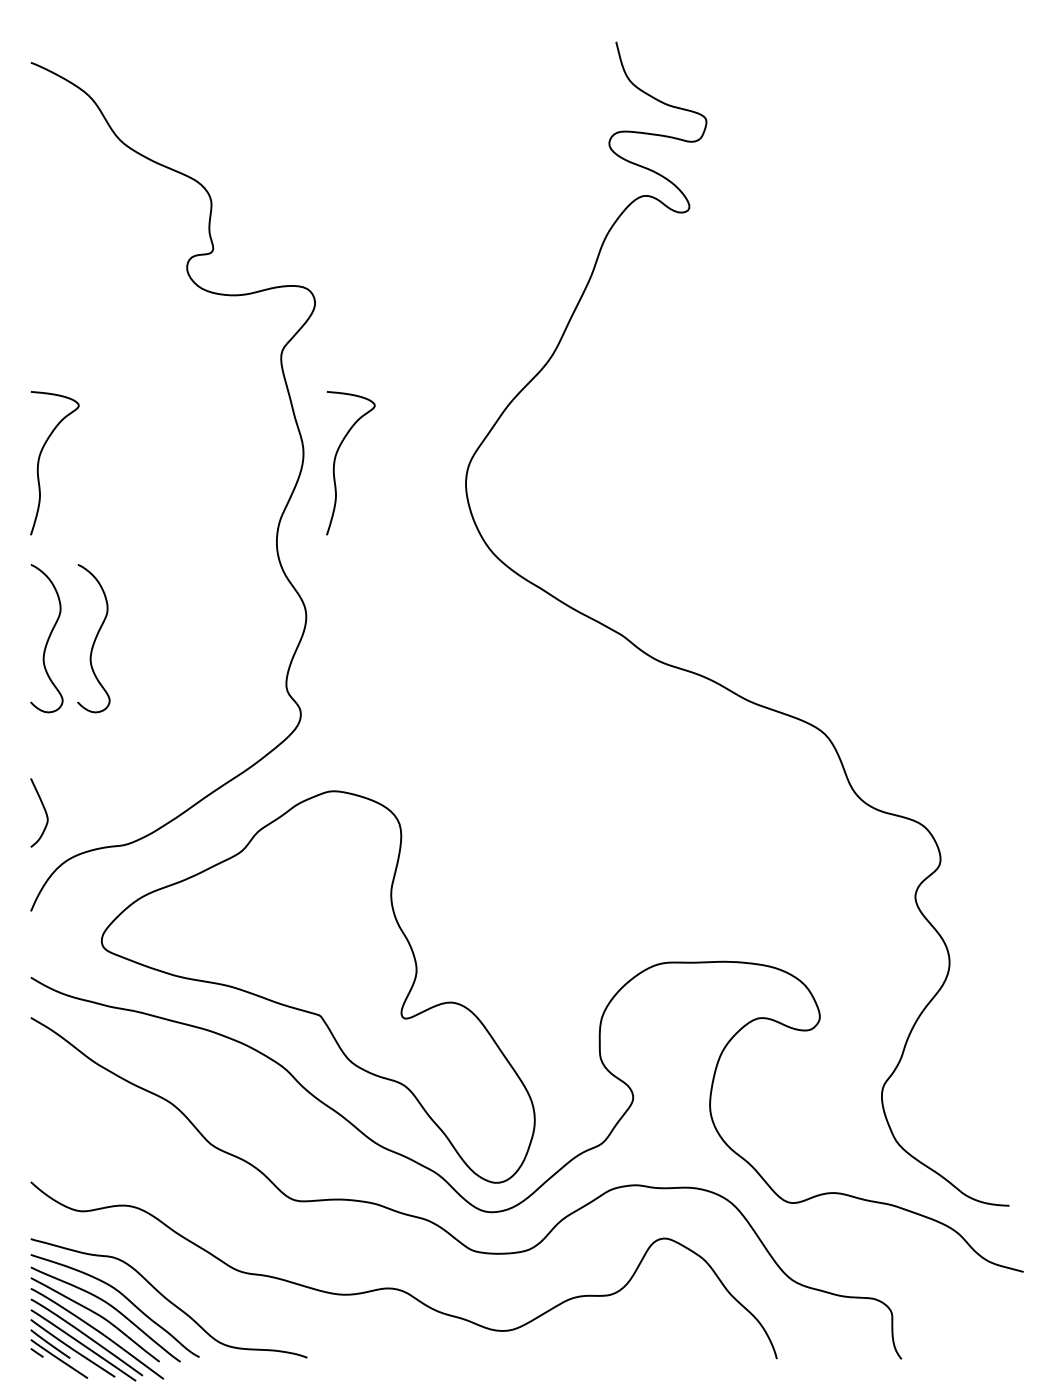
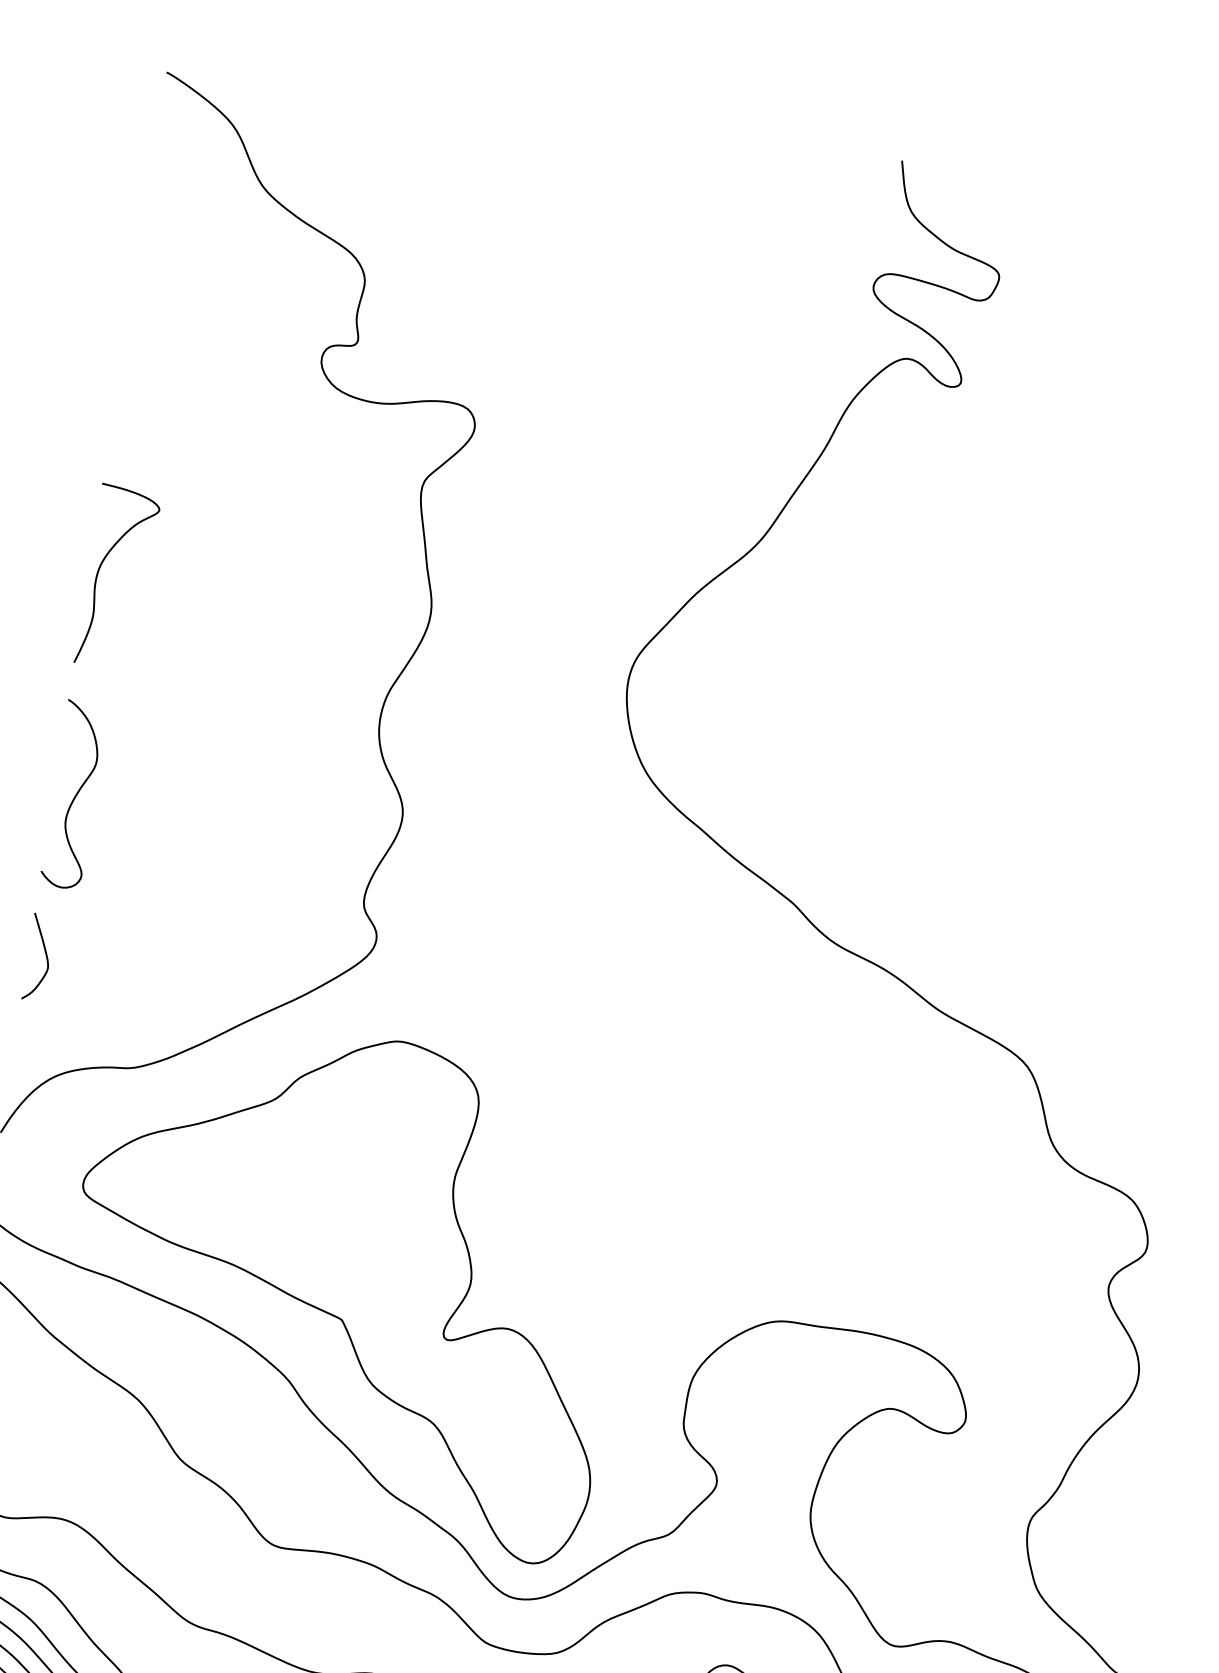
curve: (335, 463) -> (468, 632), removed
curve: (94, 638) -> (133, 804), removed
curve: (44, 811) -> (45, 956), moved

